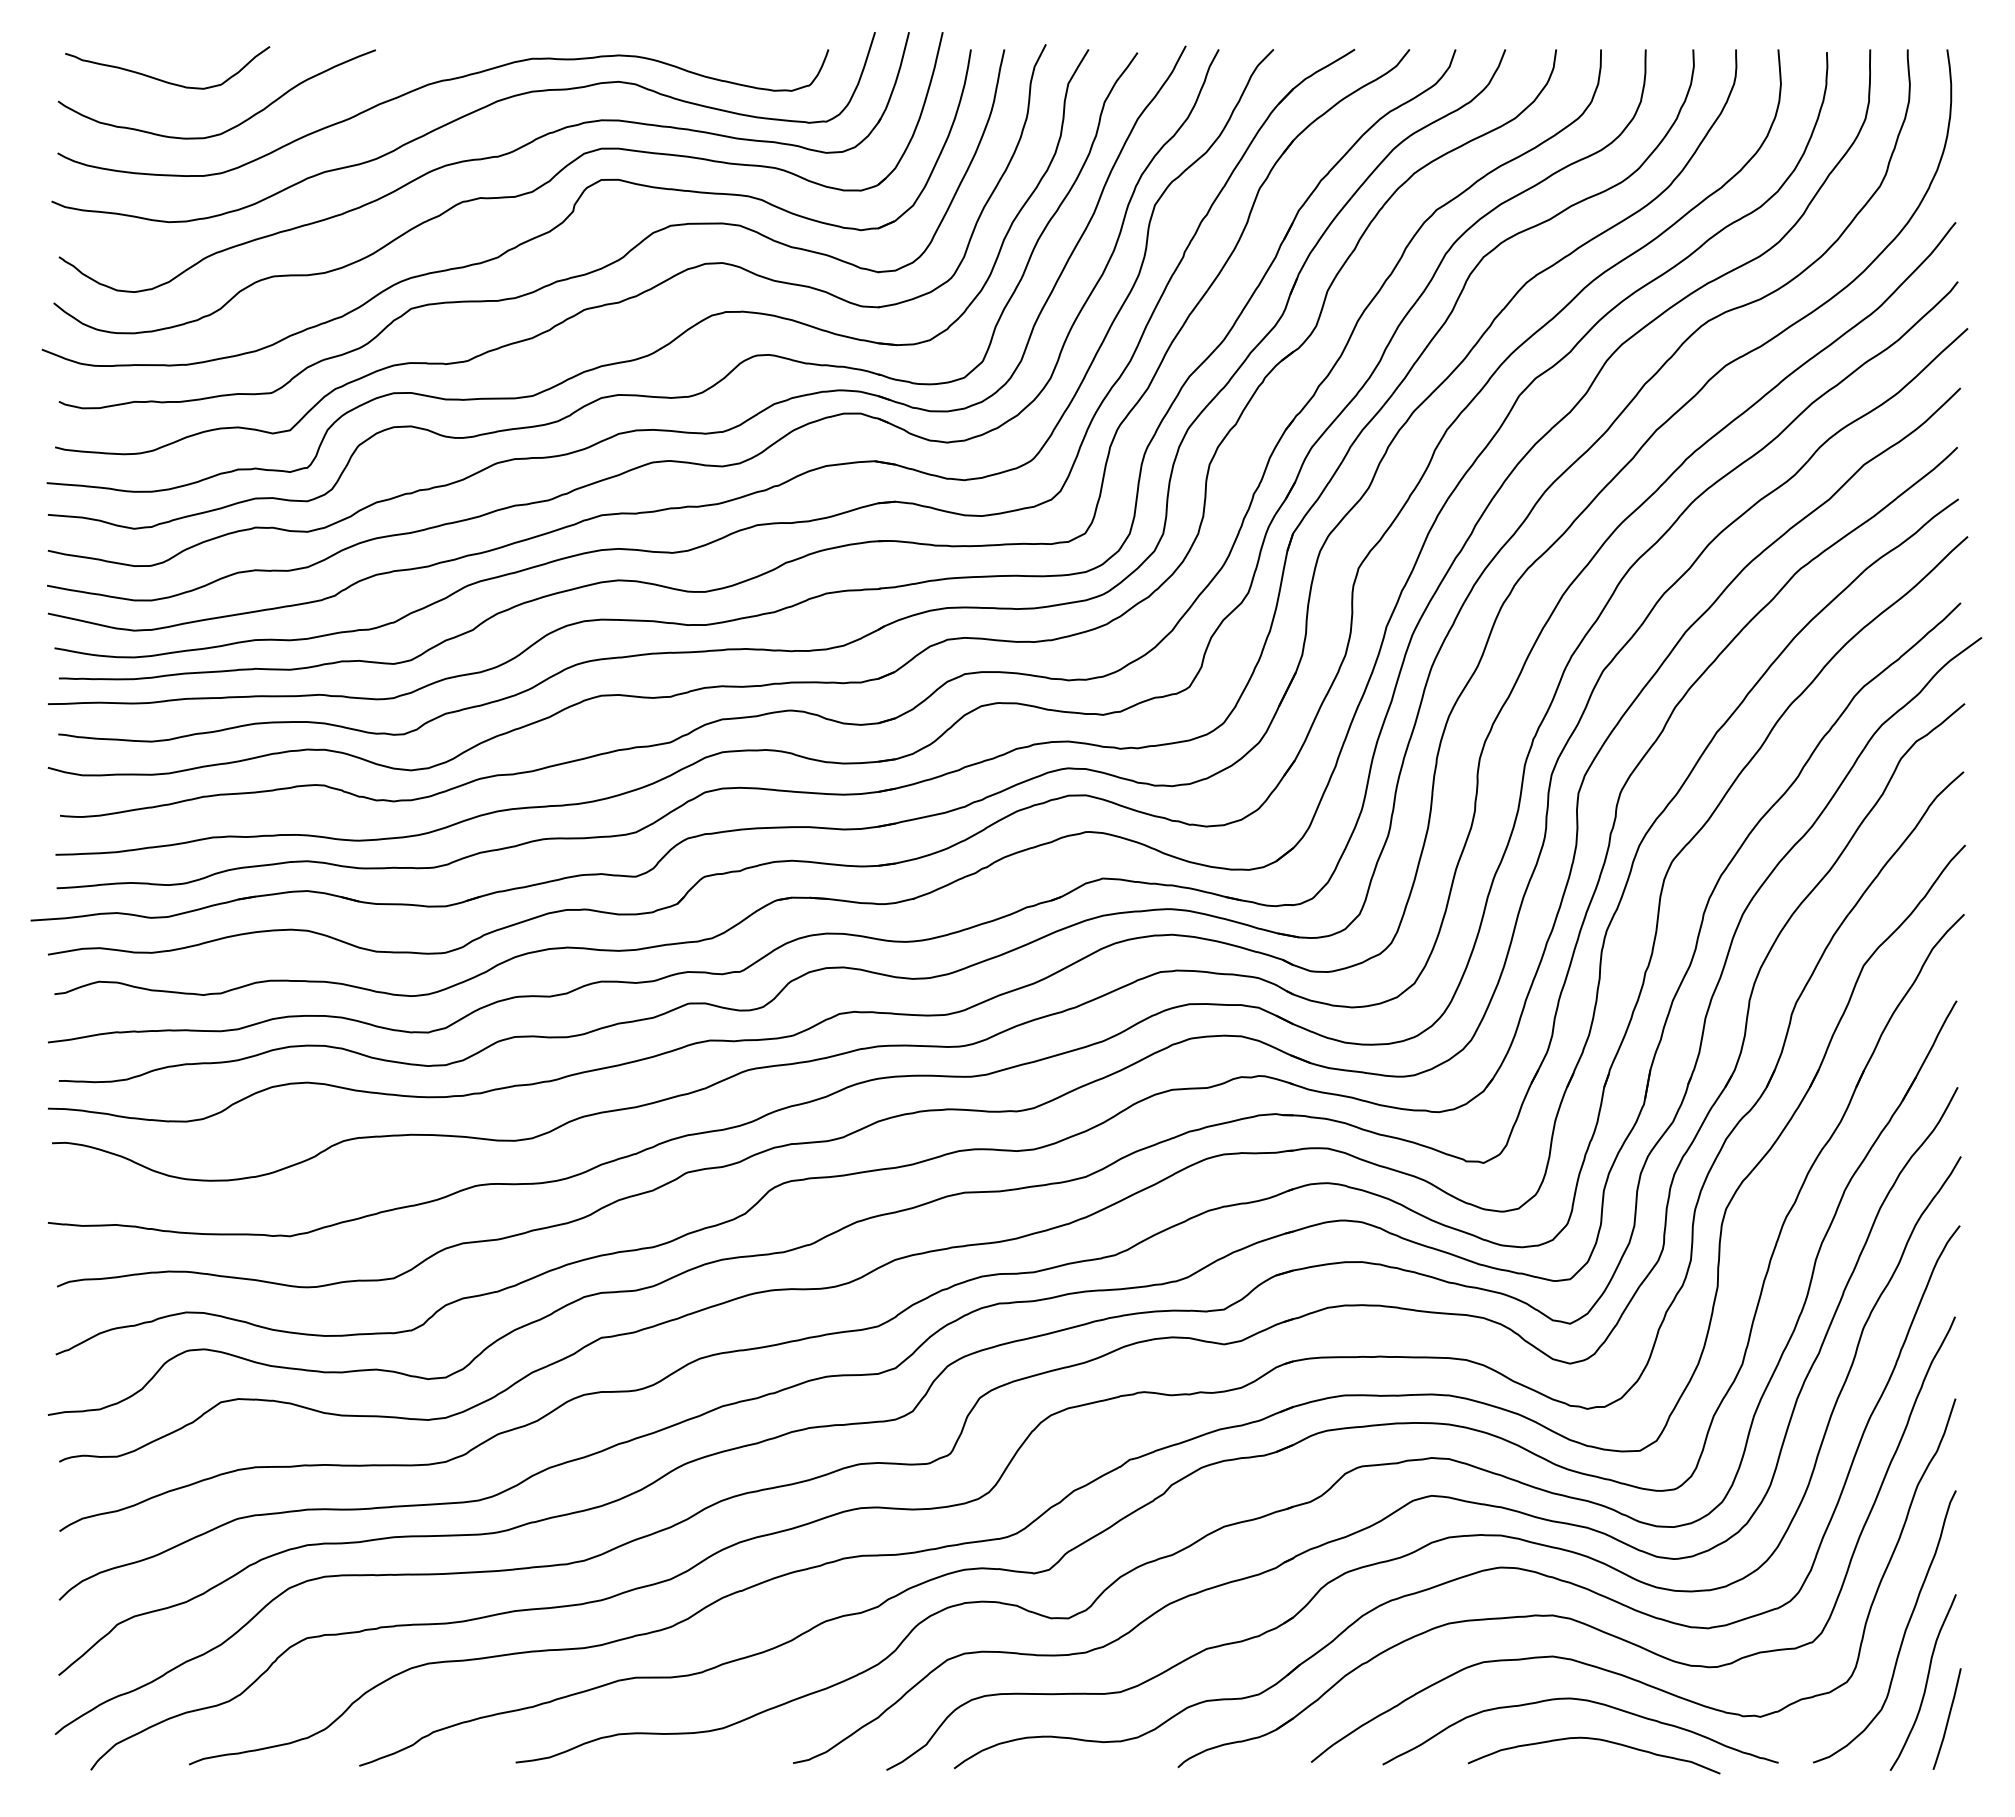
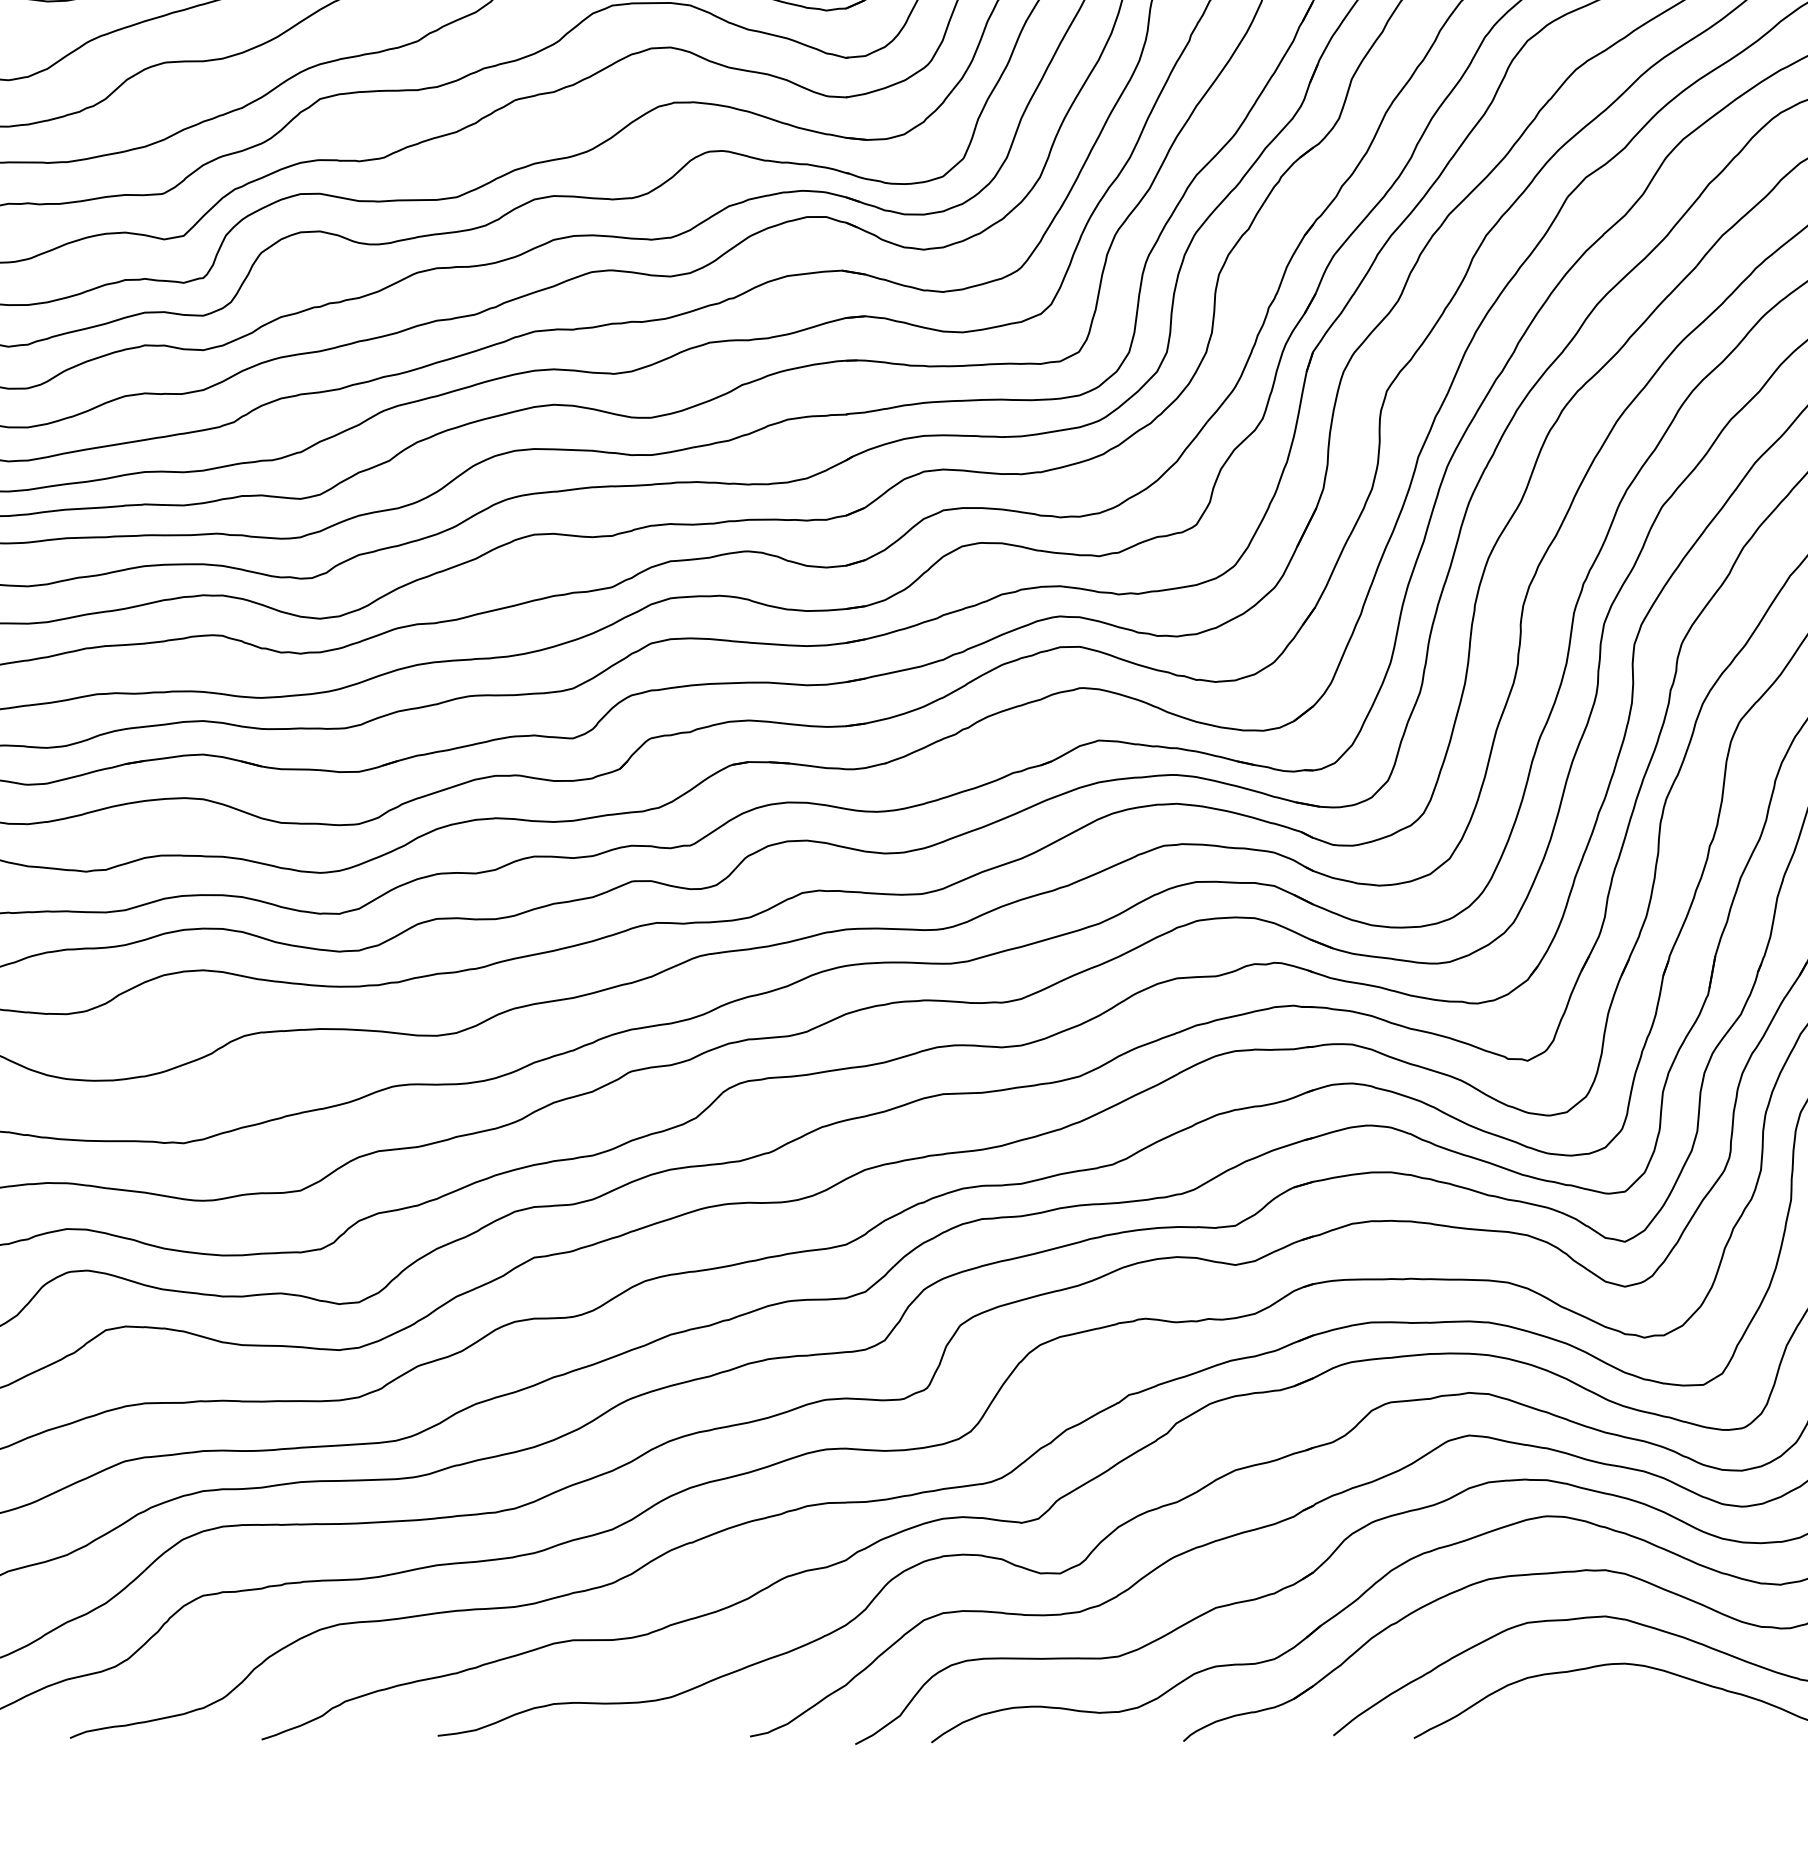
curve: (1597, 1740) -> (1655, 1710), removed

